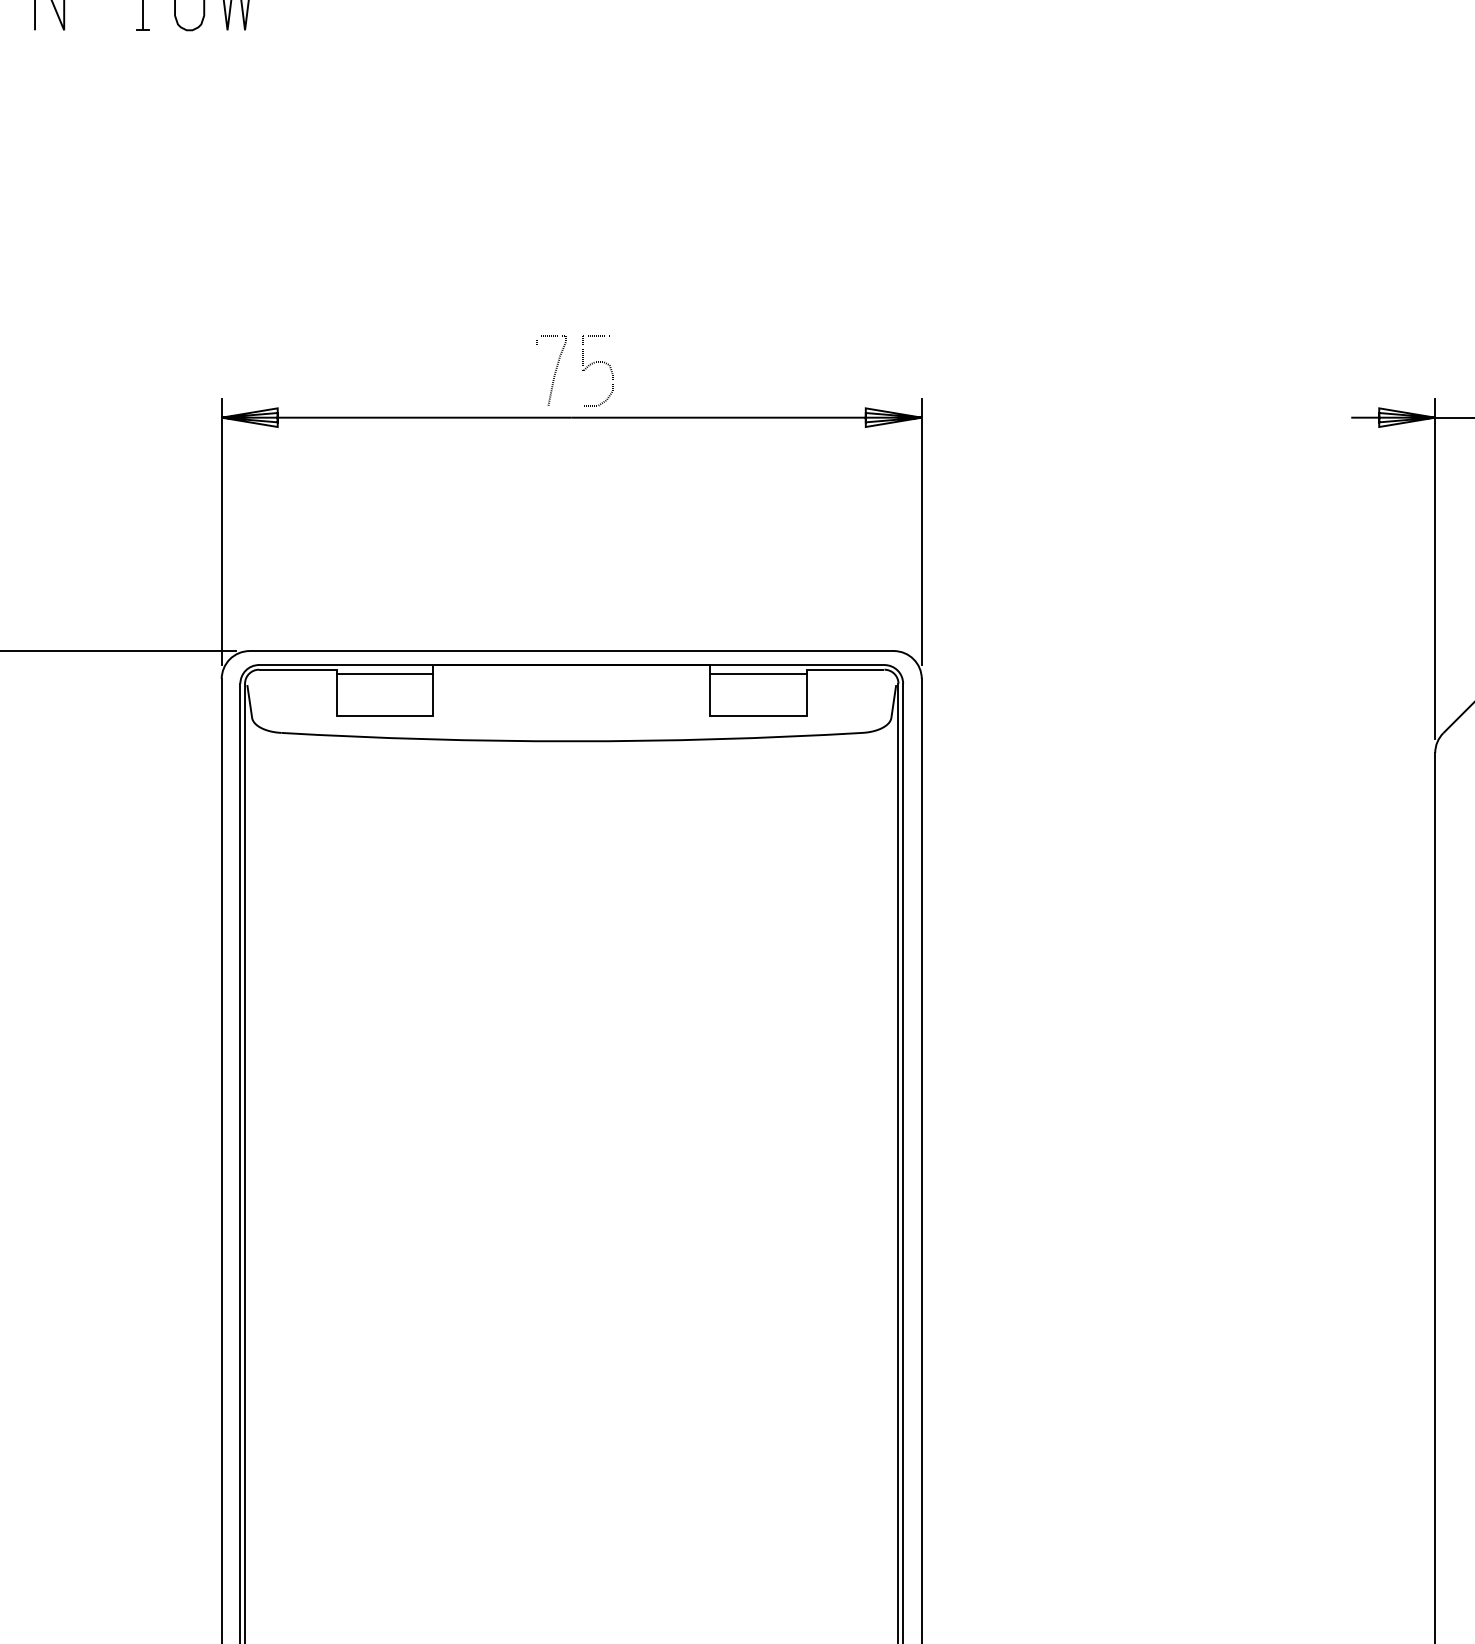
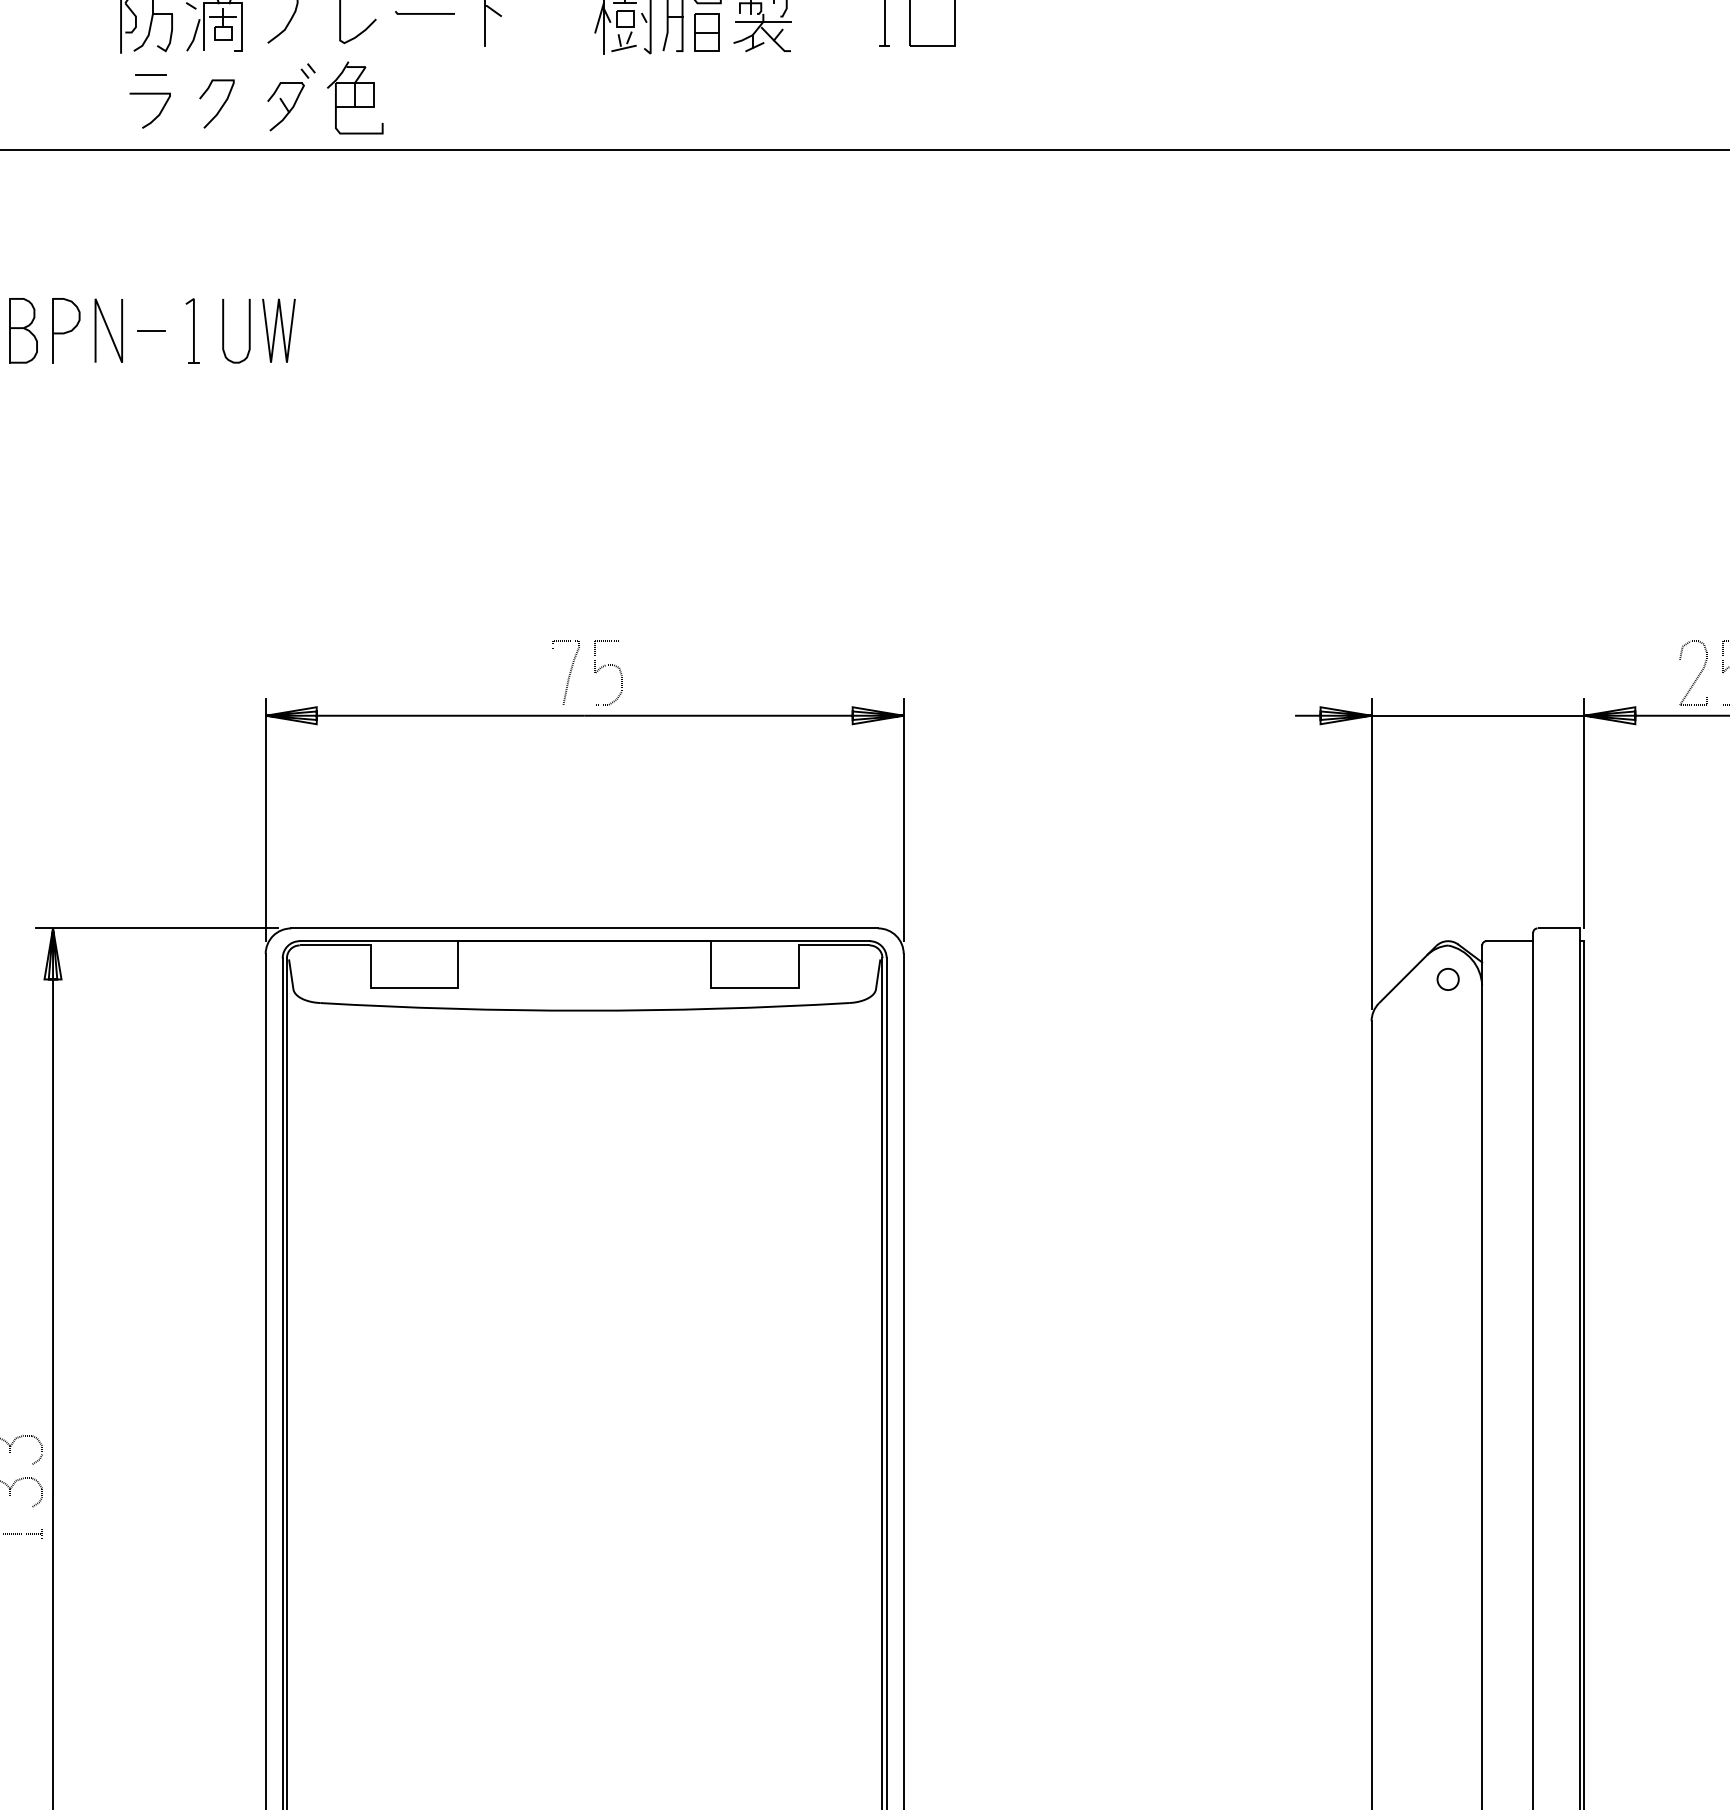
line: (384, 674) -> (414, 949), removed
line: (758, 674) -> (754, 949), removed

